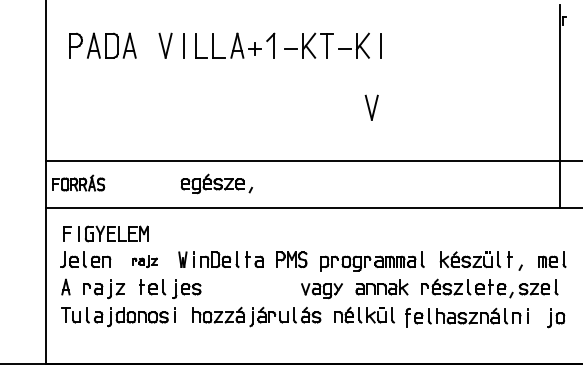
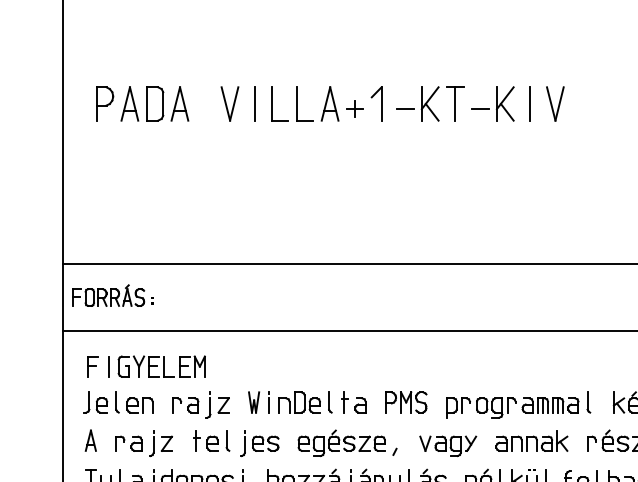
part: (371, 107) -> (554, 103), moved
part: (216, 183) -> (347, 442), moved
part: (144, 261) -> (200, 404), size x1.67

